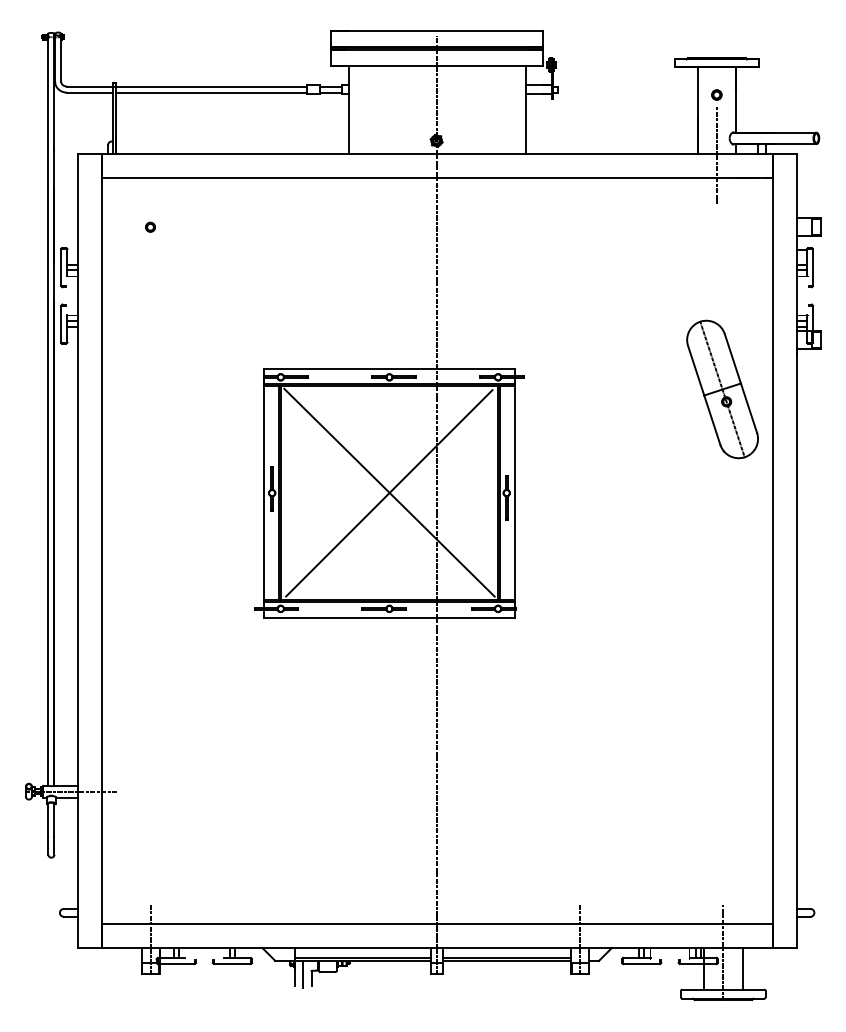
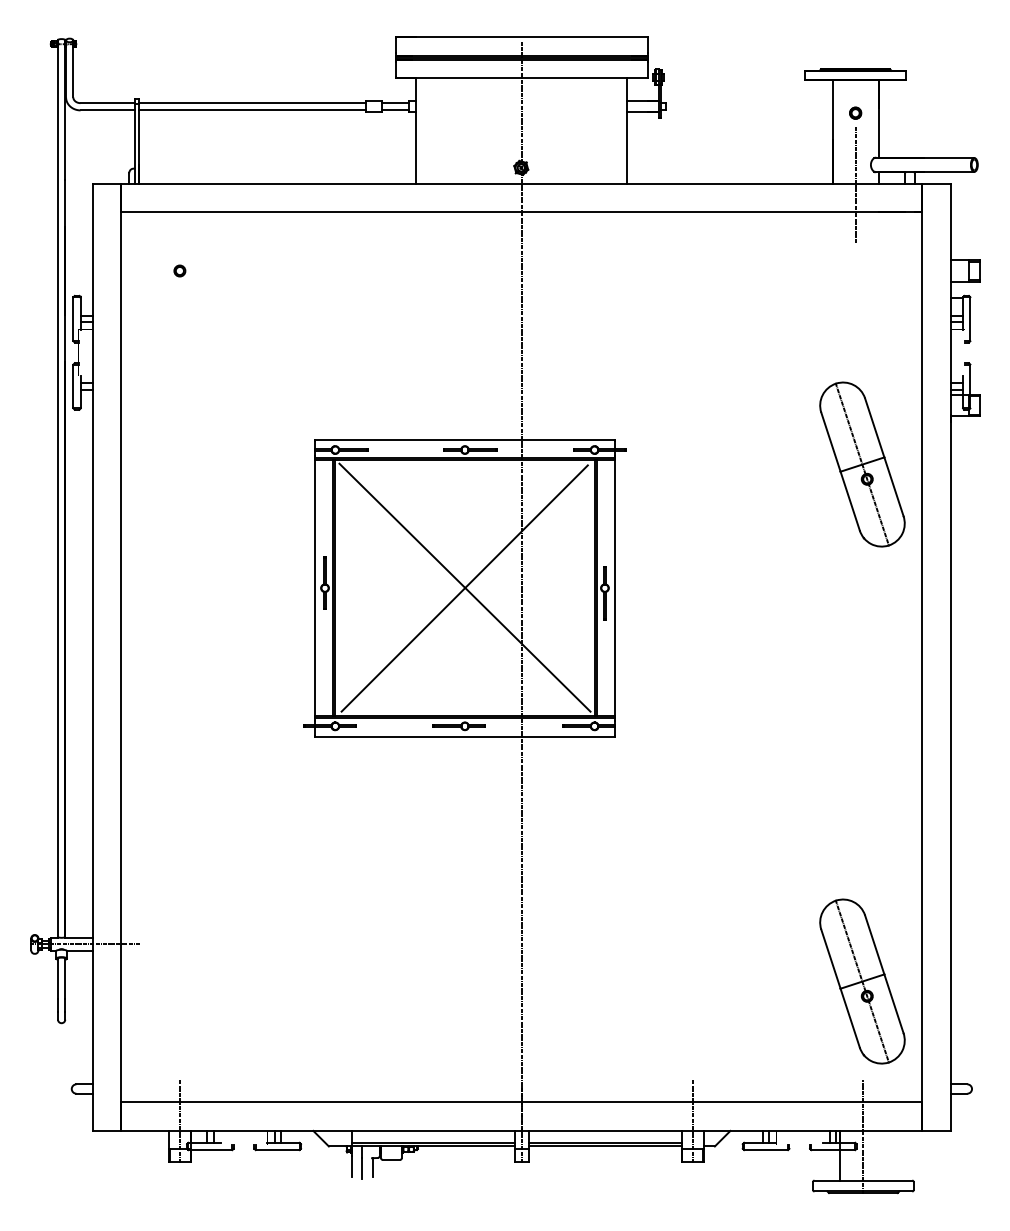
part: (722, 822) -> (862, 981), added
line: (742, 968) -> (886, 1155), removed

